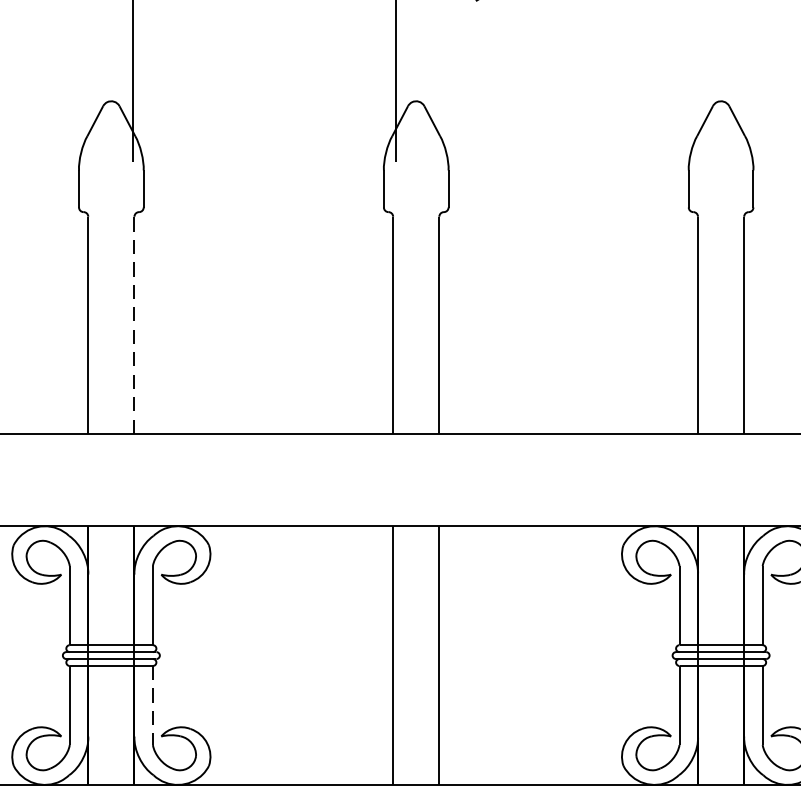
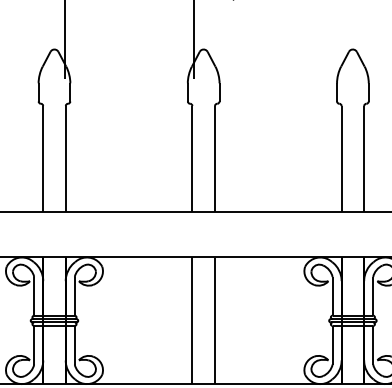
line: (133, 323) -> (65, 158), dashed -> solid
line: (152, 706) -> (74, 345), dashed -> solid

